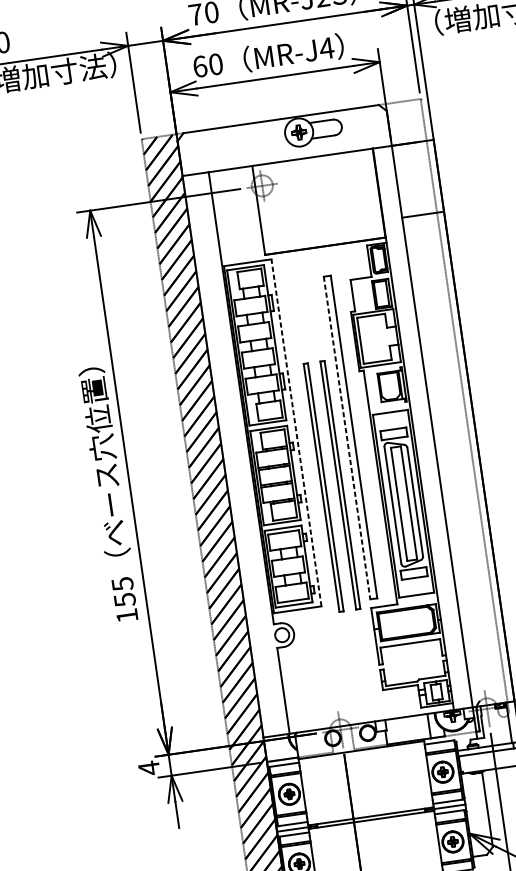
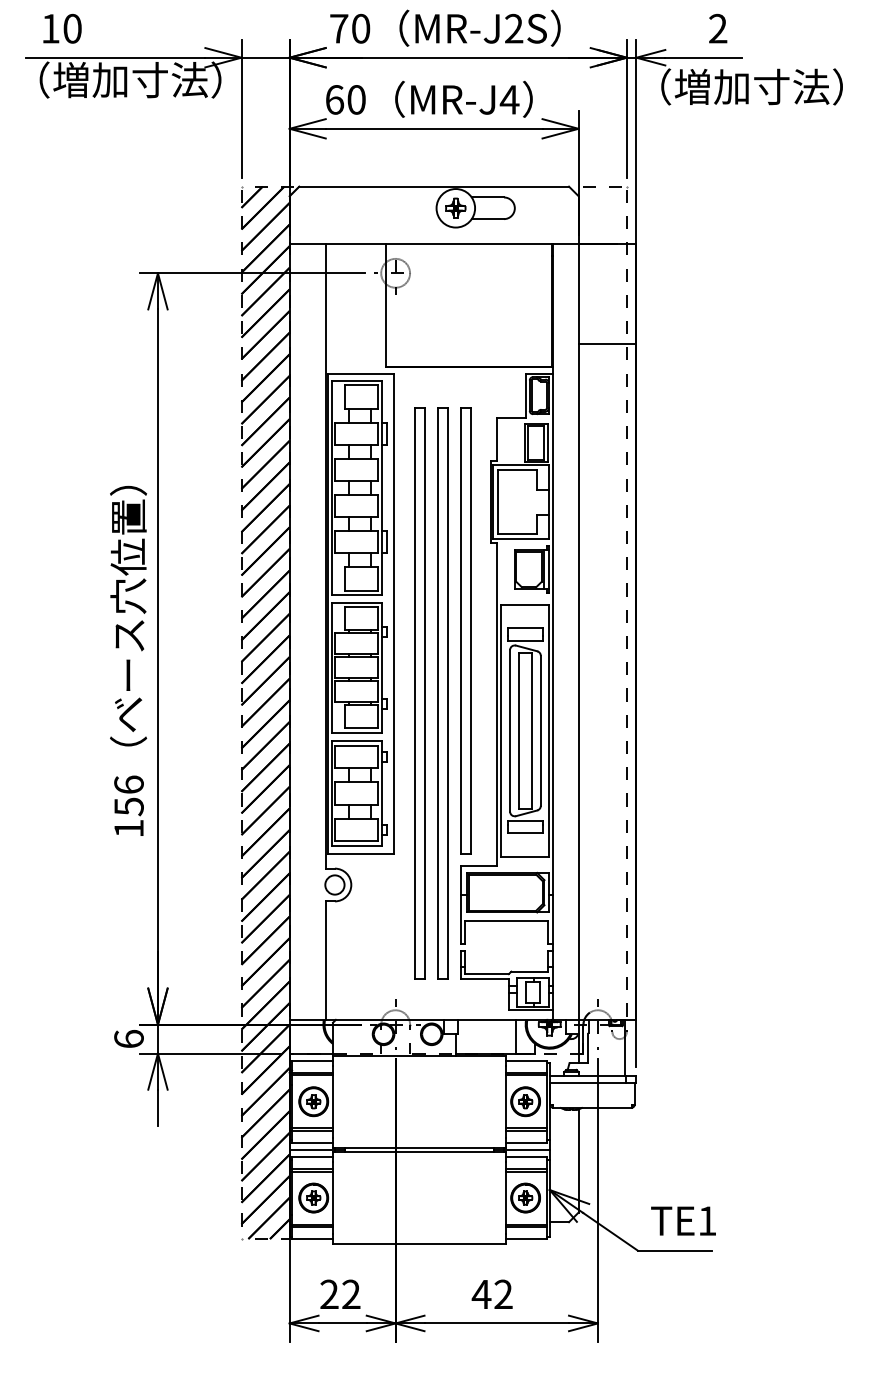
line: (296, 433) -> (393, 614), dashed -> solid
line: (347, 437) -> (461, 630), dashed -> solid
part: (340, 485) -> (442, 693), size x1.67
part: (323, 487) -> (419, 693), size x1.67
text: (122, 583) -> (128, 784), 155 -> 156
text: (148, 768) -> (128, 1039), 4 -> 6

